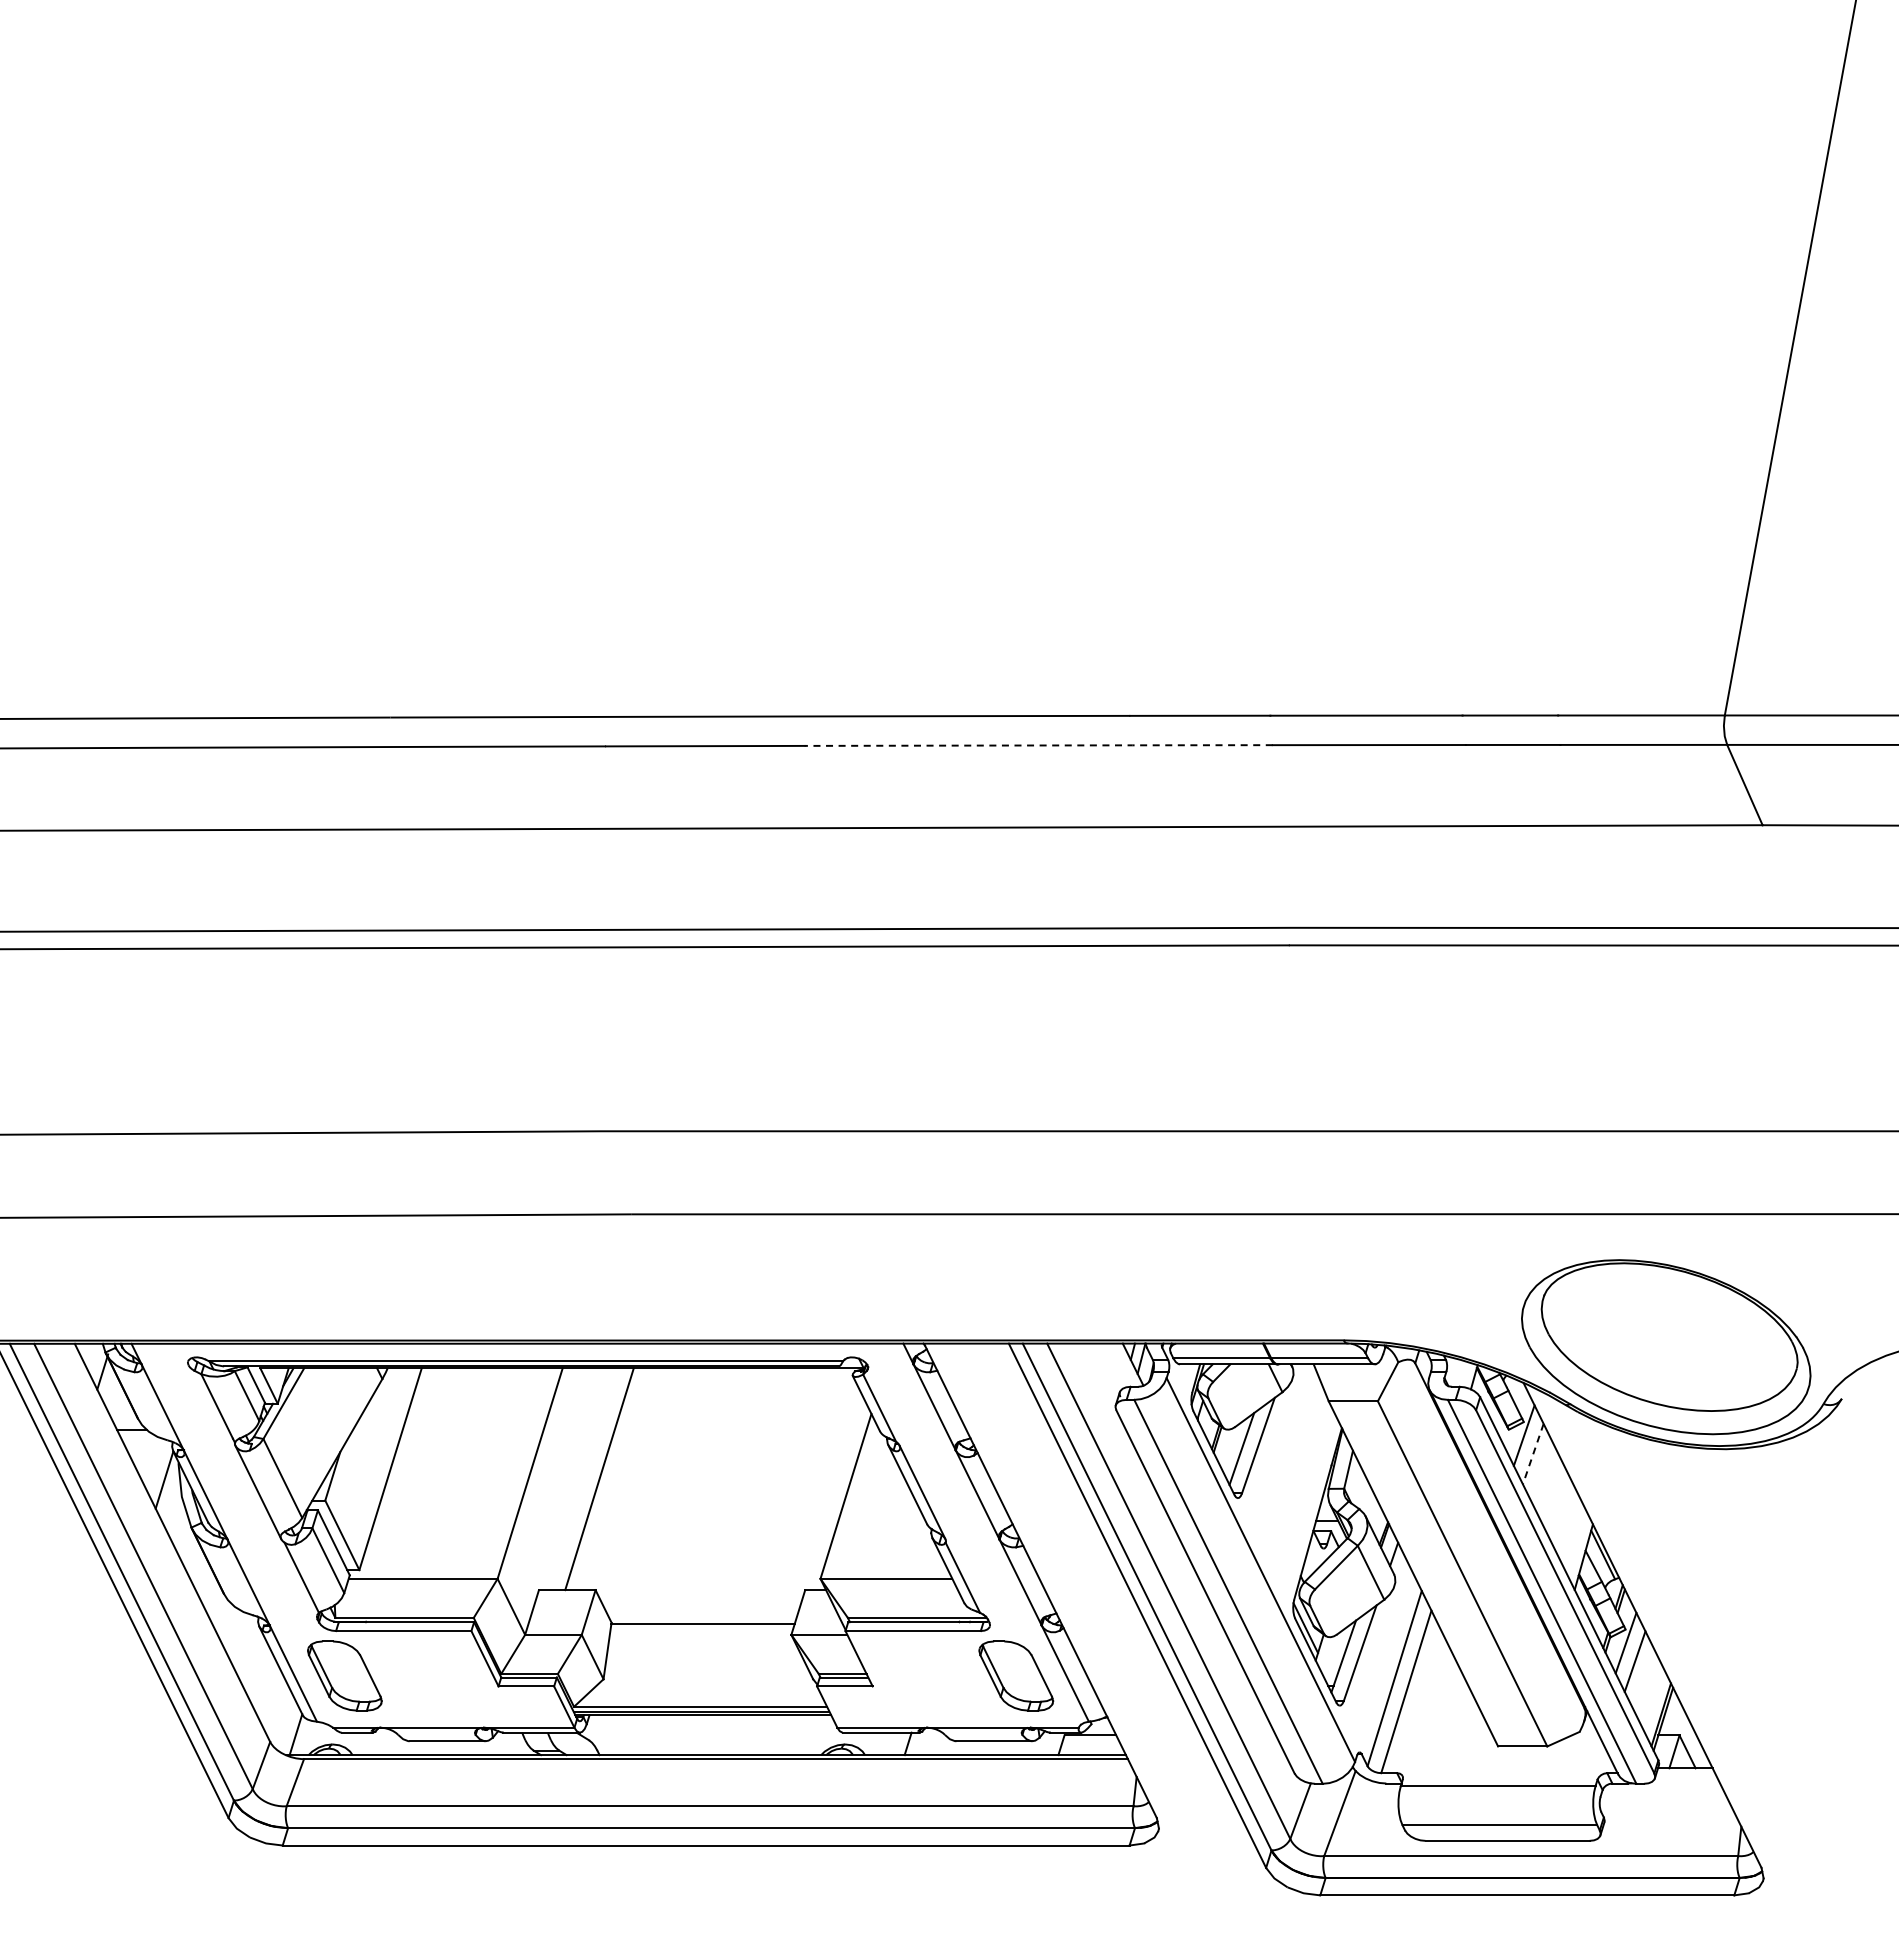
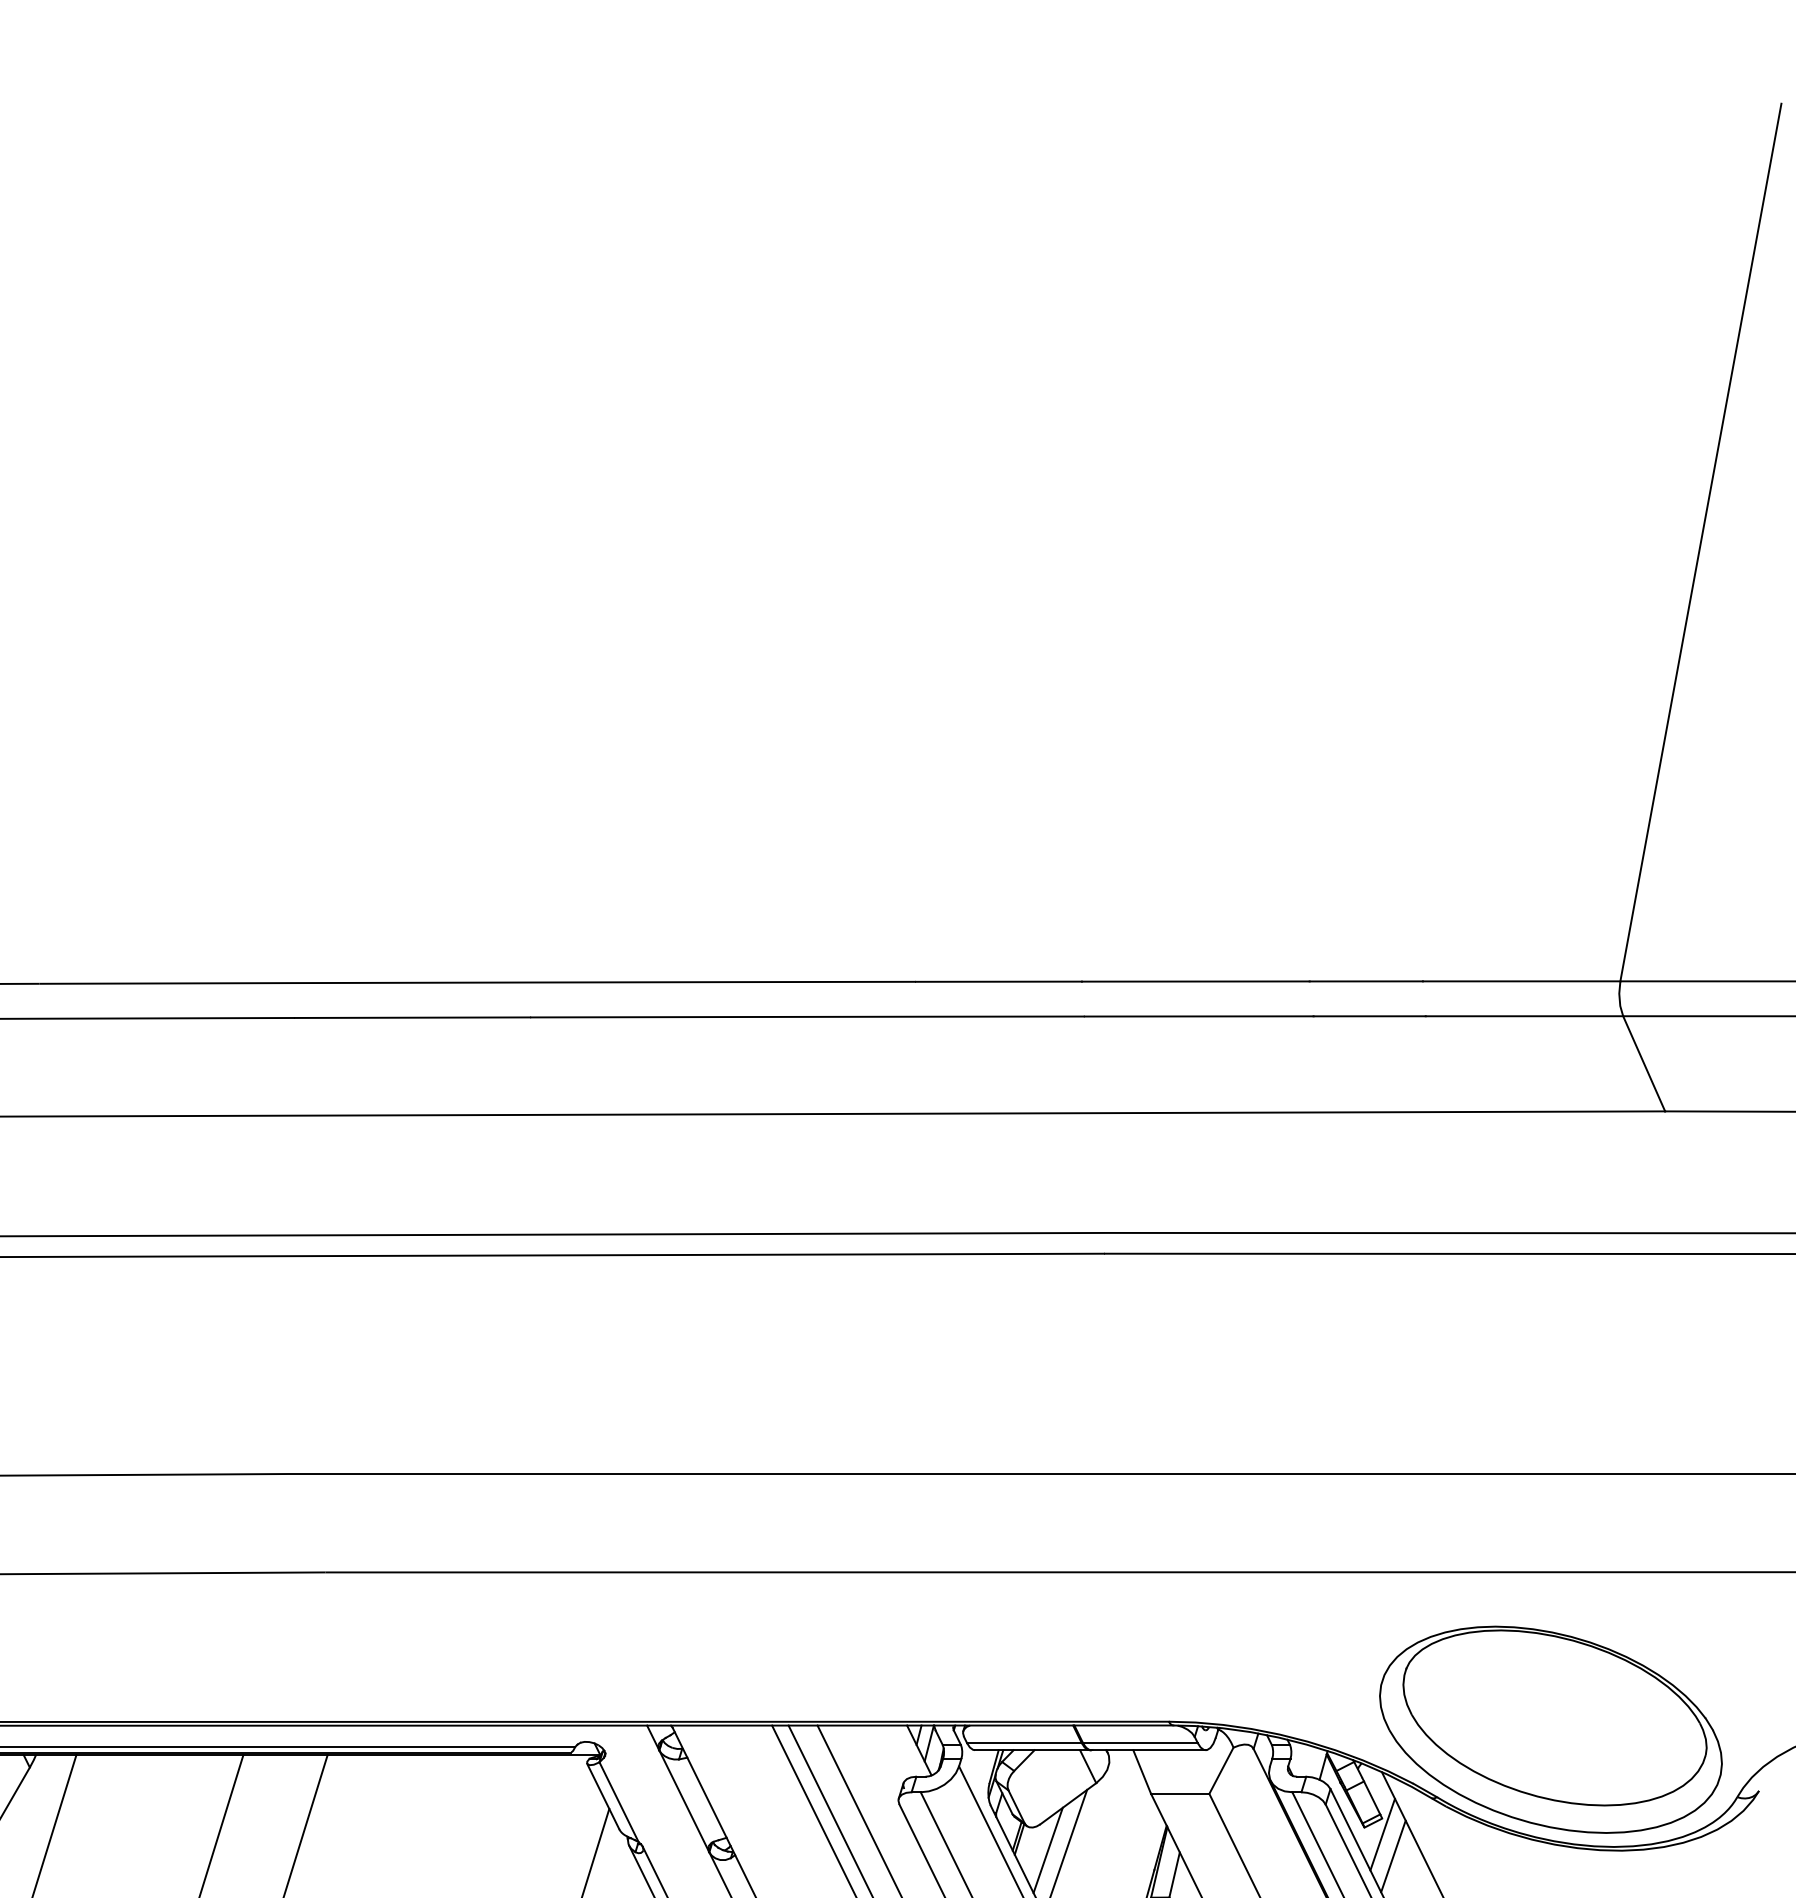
line: (1038, 745) -> (807, 1016), dashed -> solid
line: (1533, 1454) -> (1393, 1856), dashed -> solid

